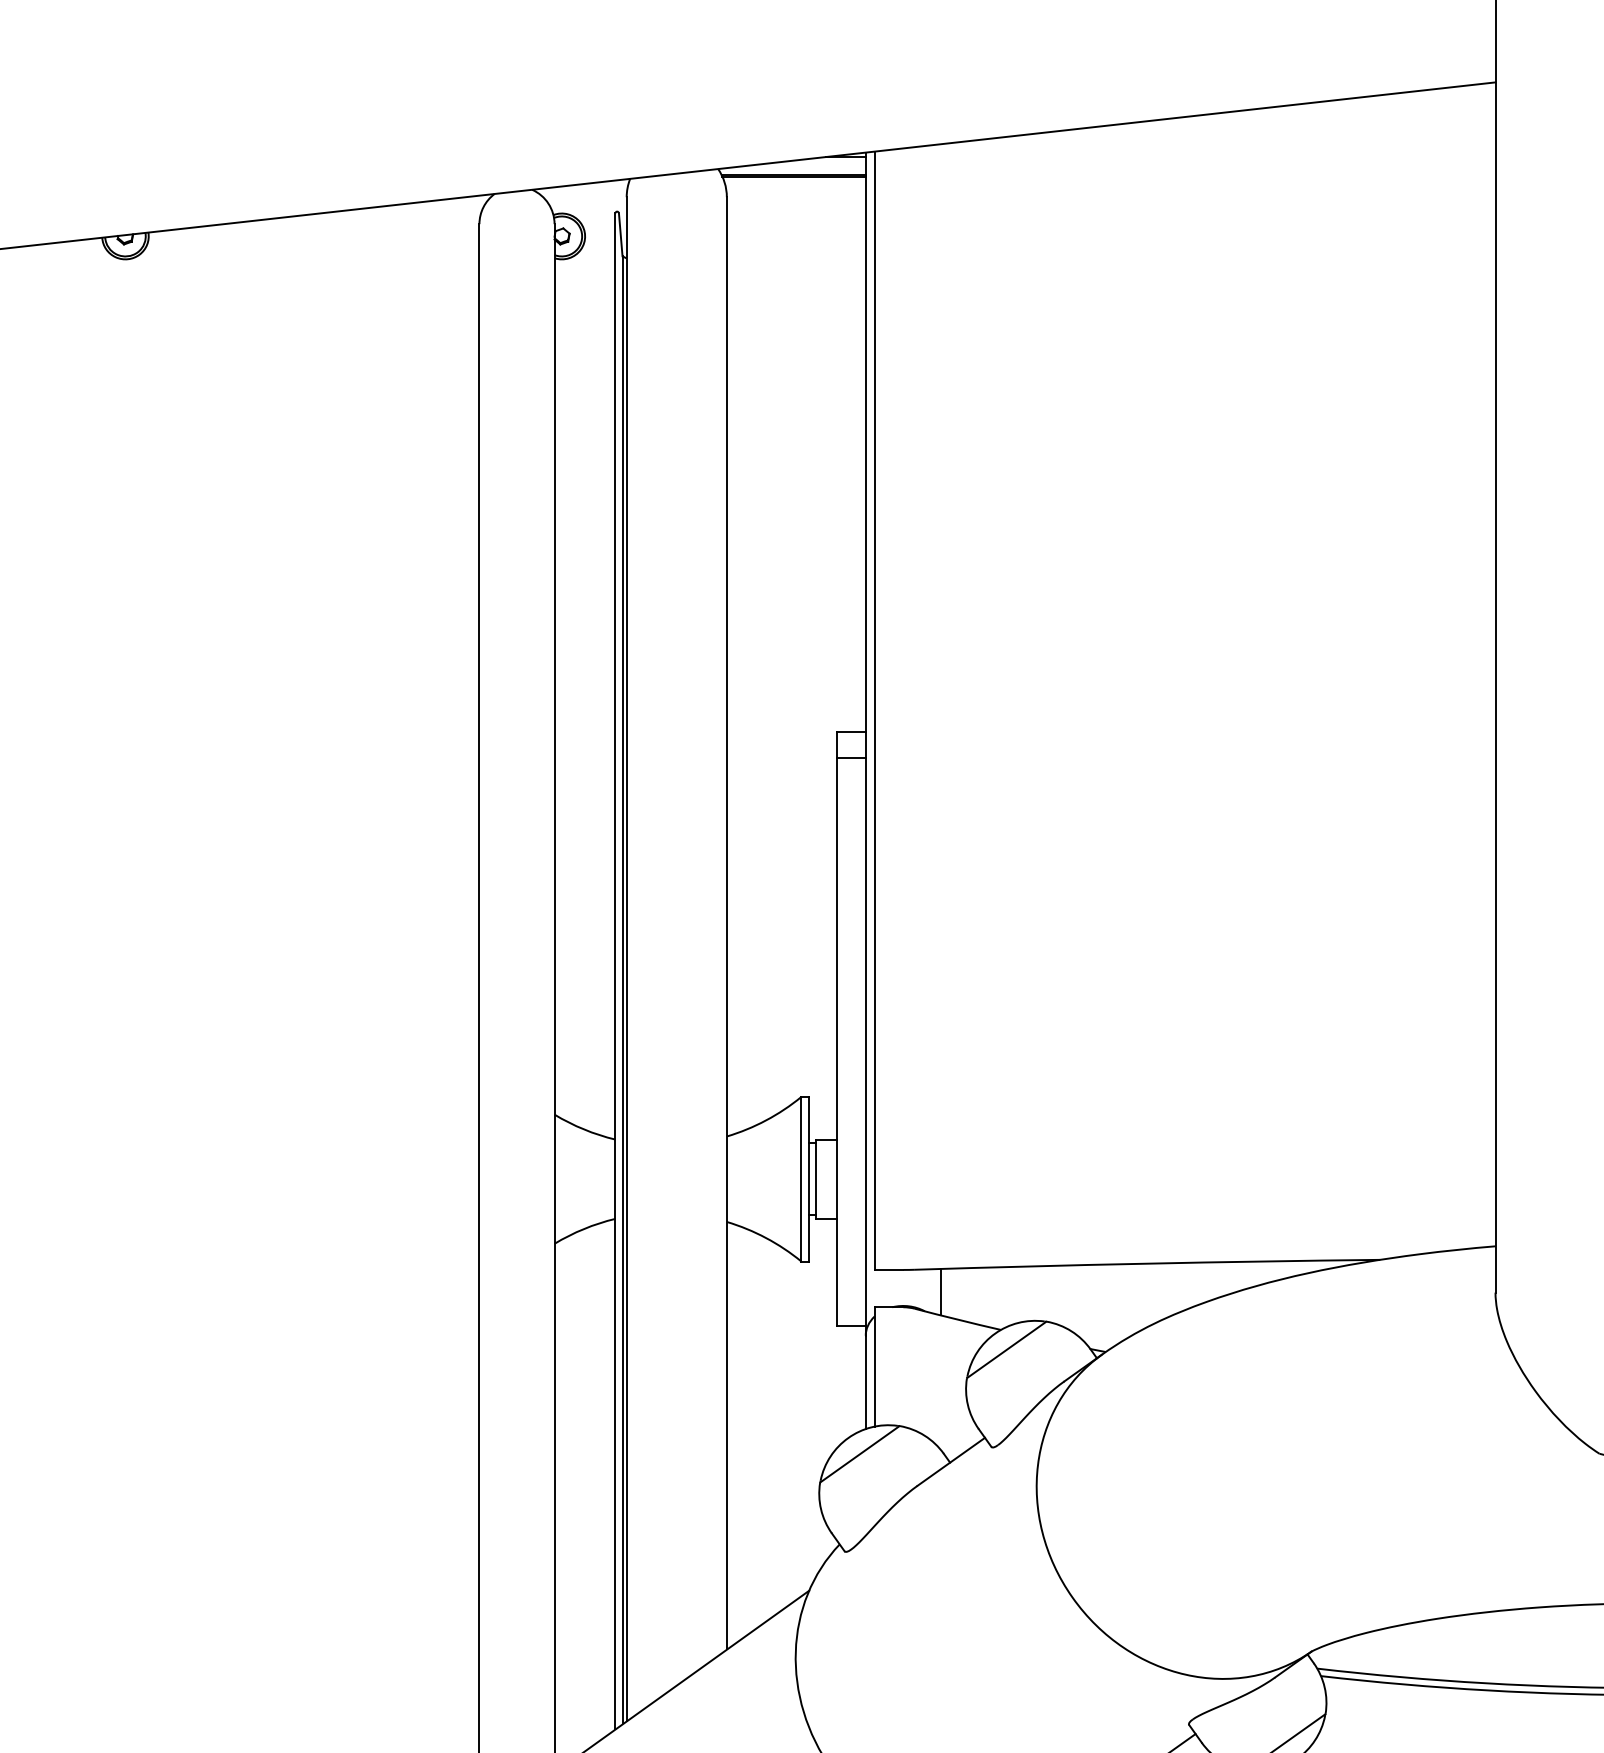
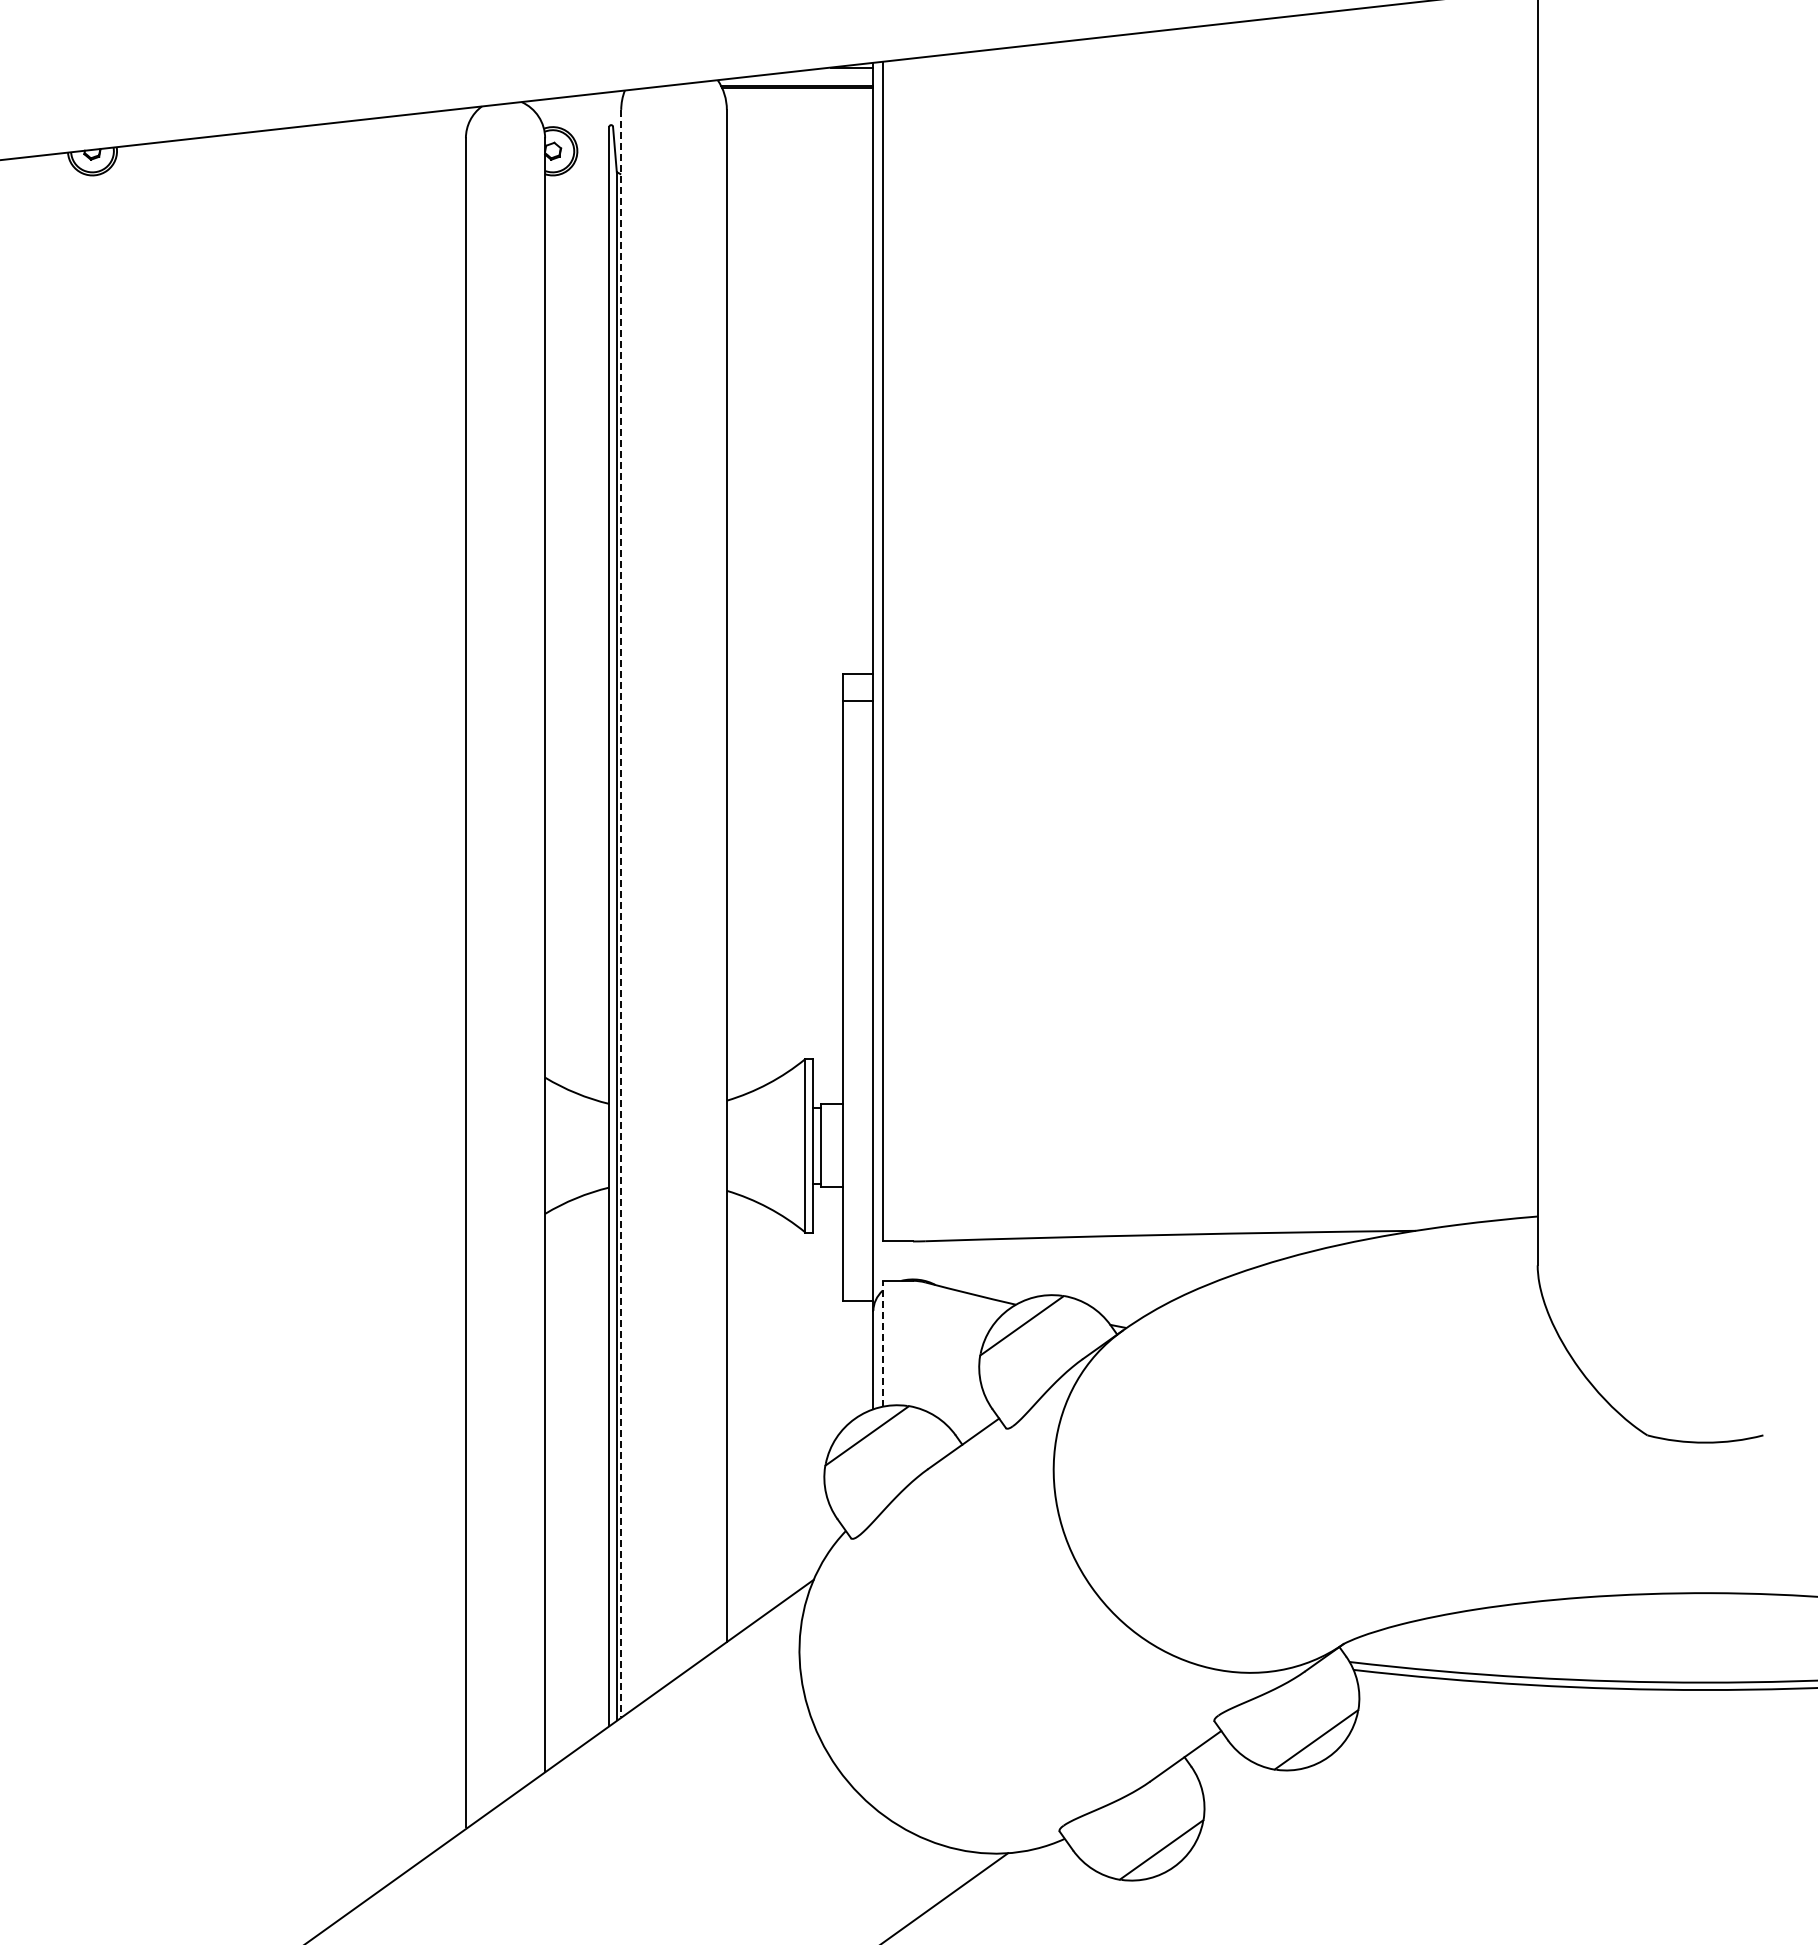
line: (626, 959) -> (621, 913), solid -> dashed
line: (940, 1291) -> (952, 1264), removed
line: (874, 1366) -> (882, 1343), solid -> dashed

